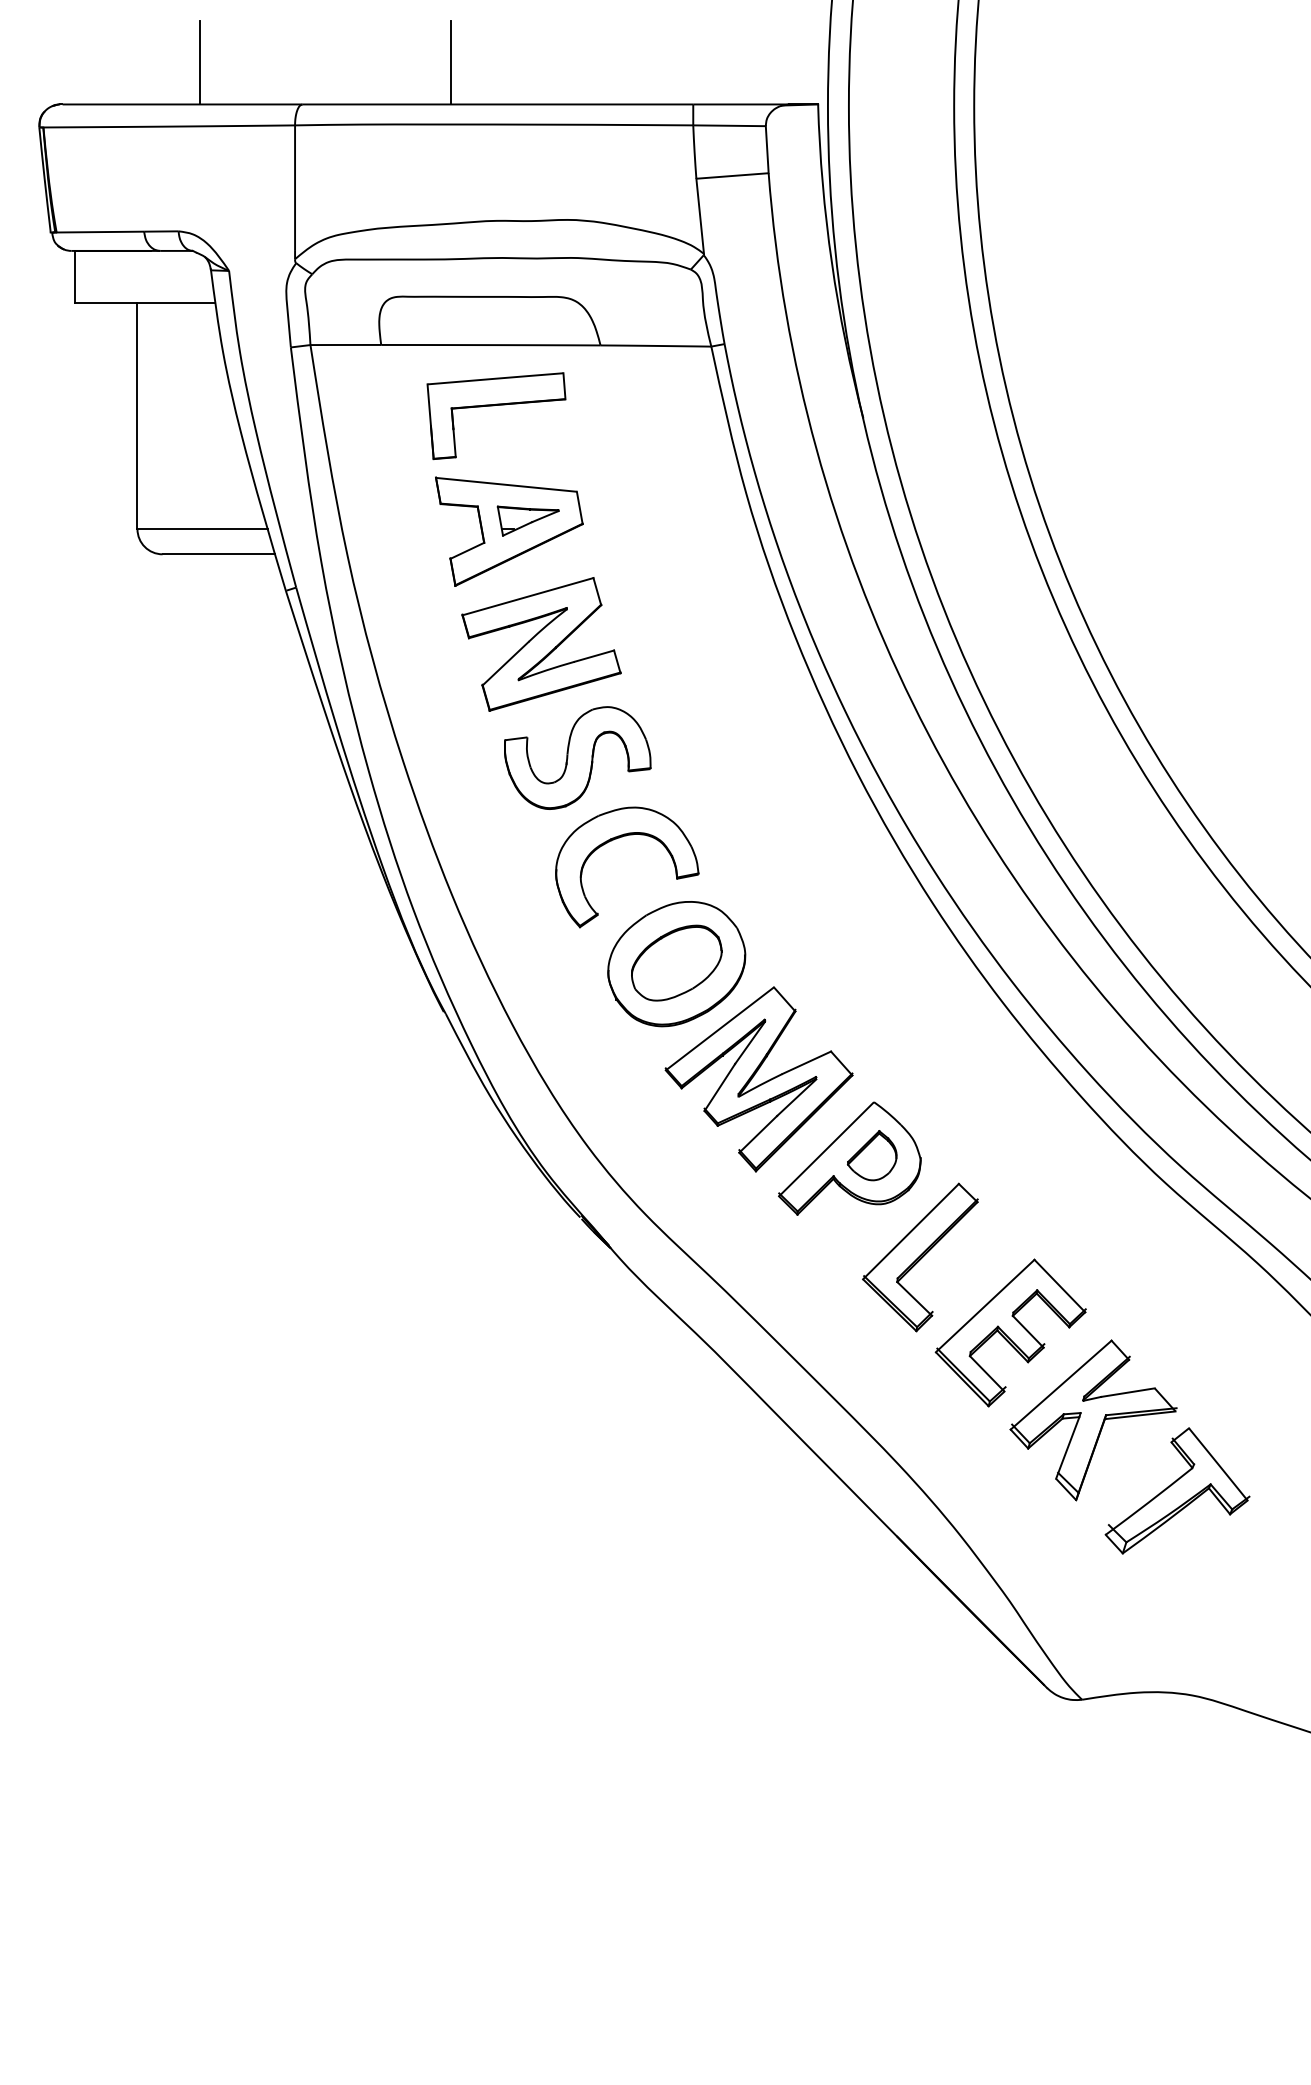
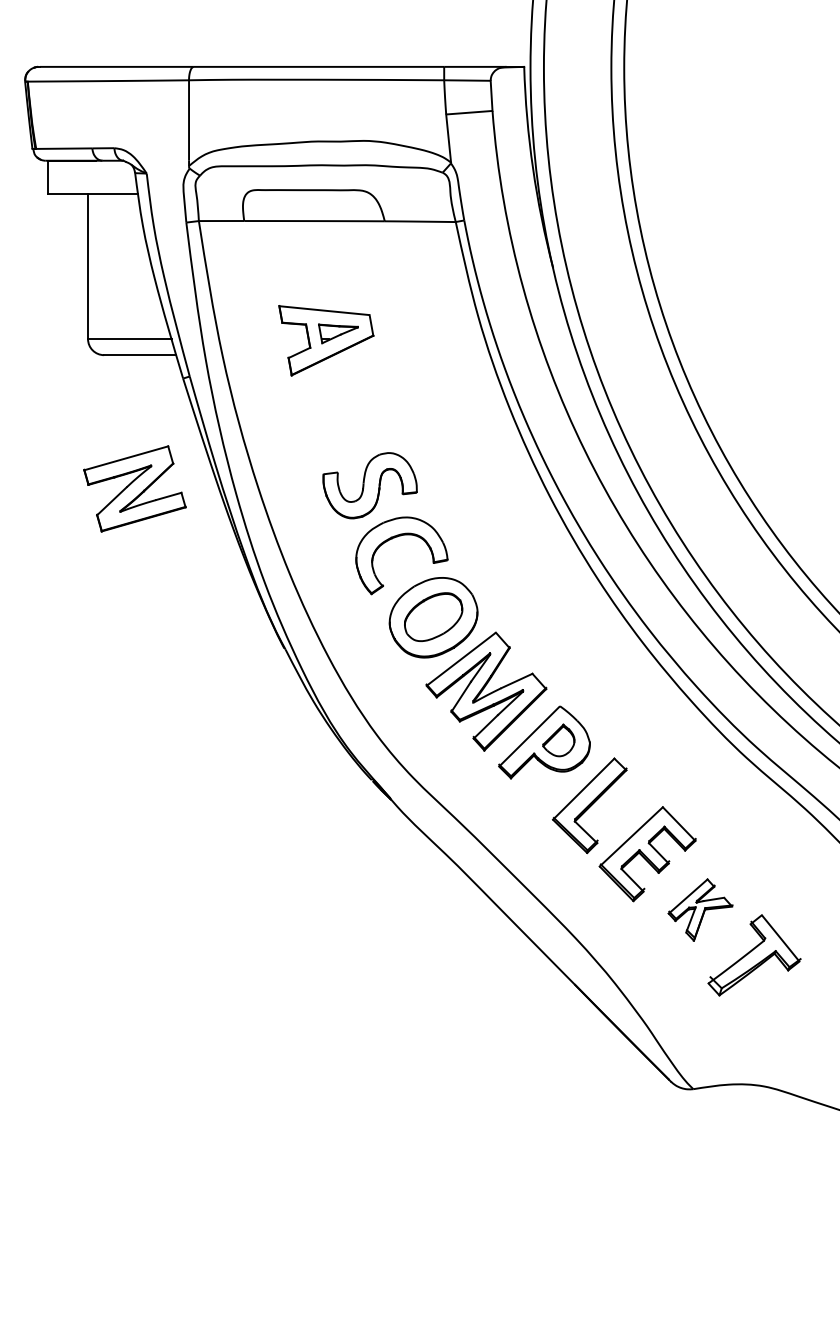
line: (200, 61) -> (128, 39), removed
line: (451, 61) -> (289, 39), removed
part: (497, 415) -> (318, 266), removed
part: (540, 643) -> (134, 488), moved
part: (1093, 1419) -> (700, 909), size x0.6

